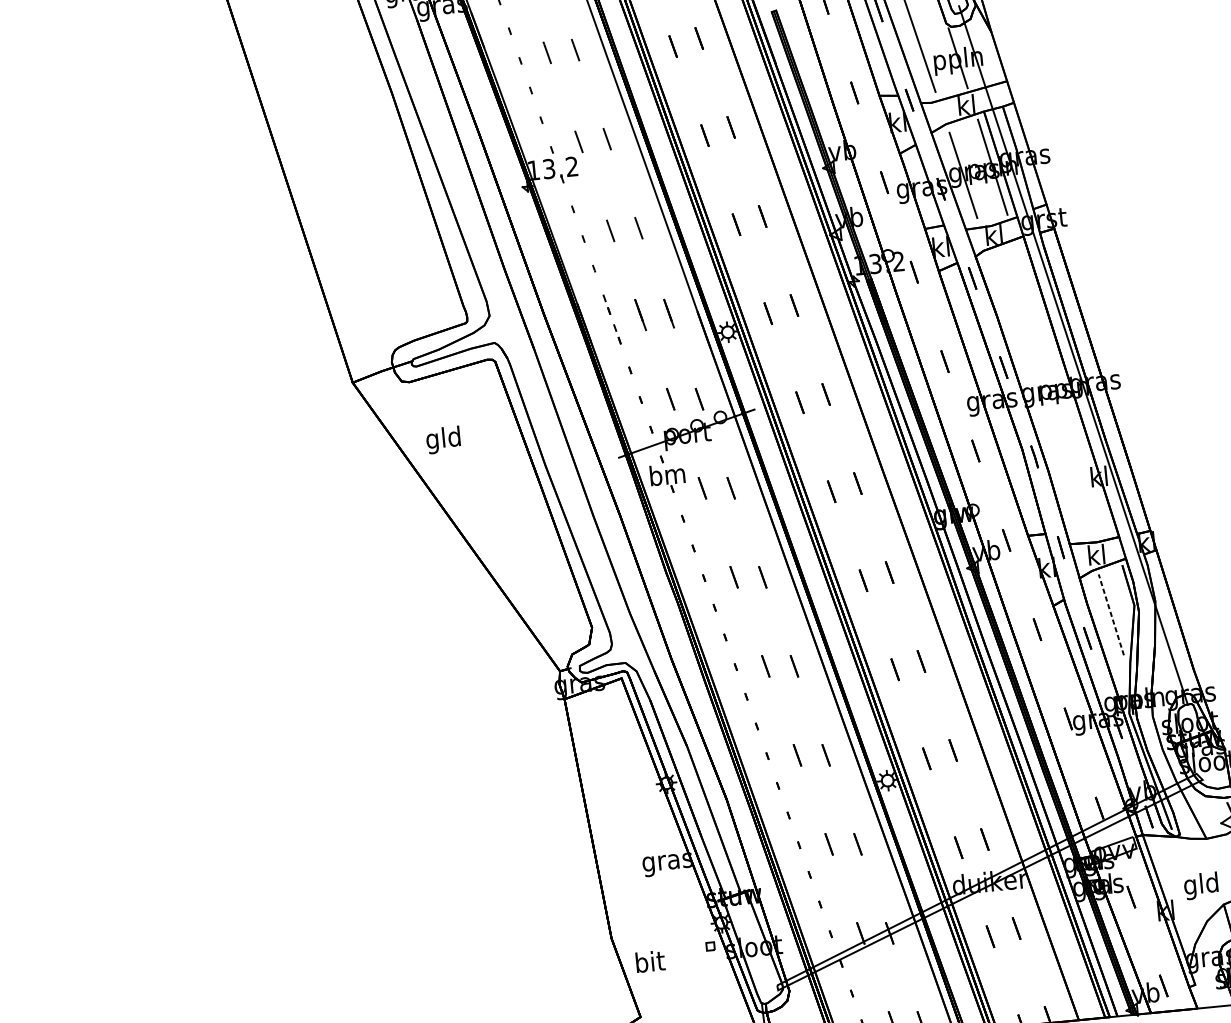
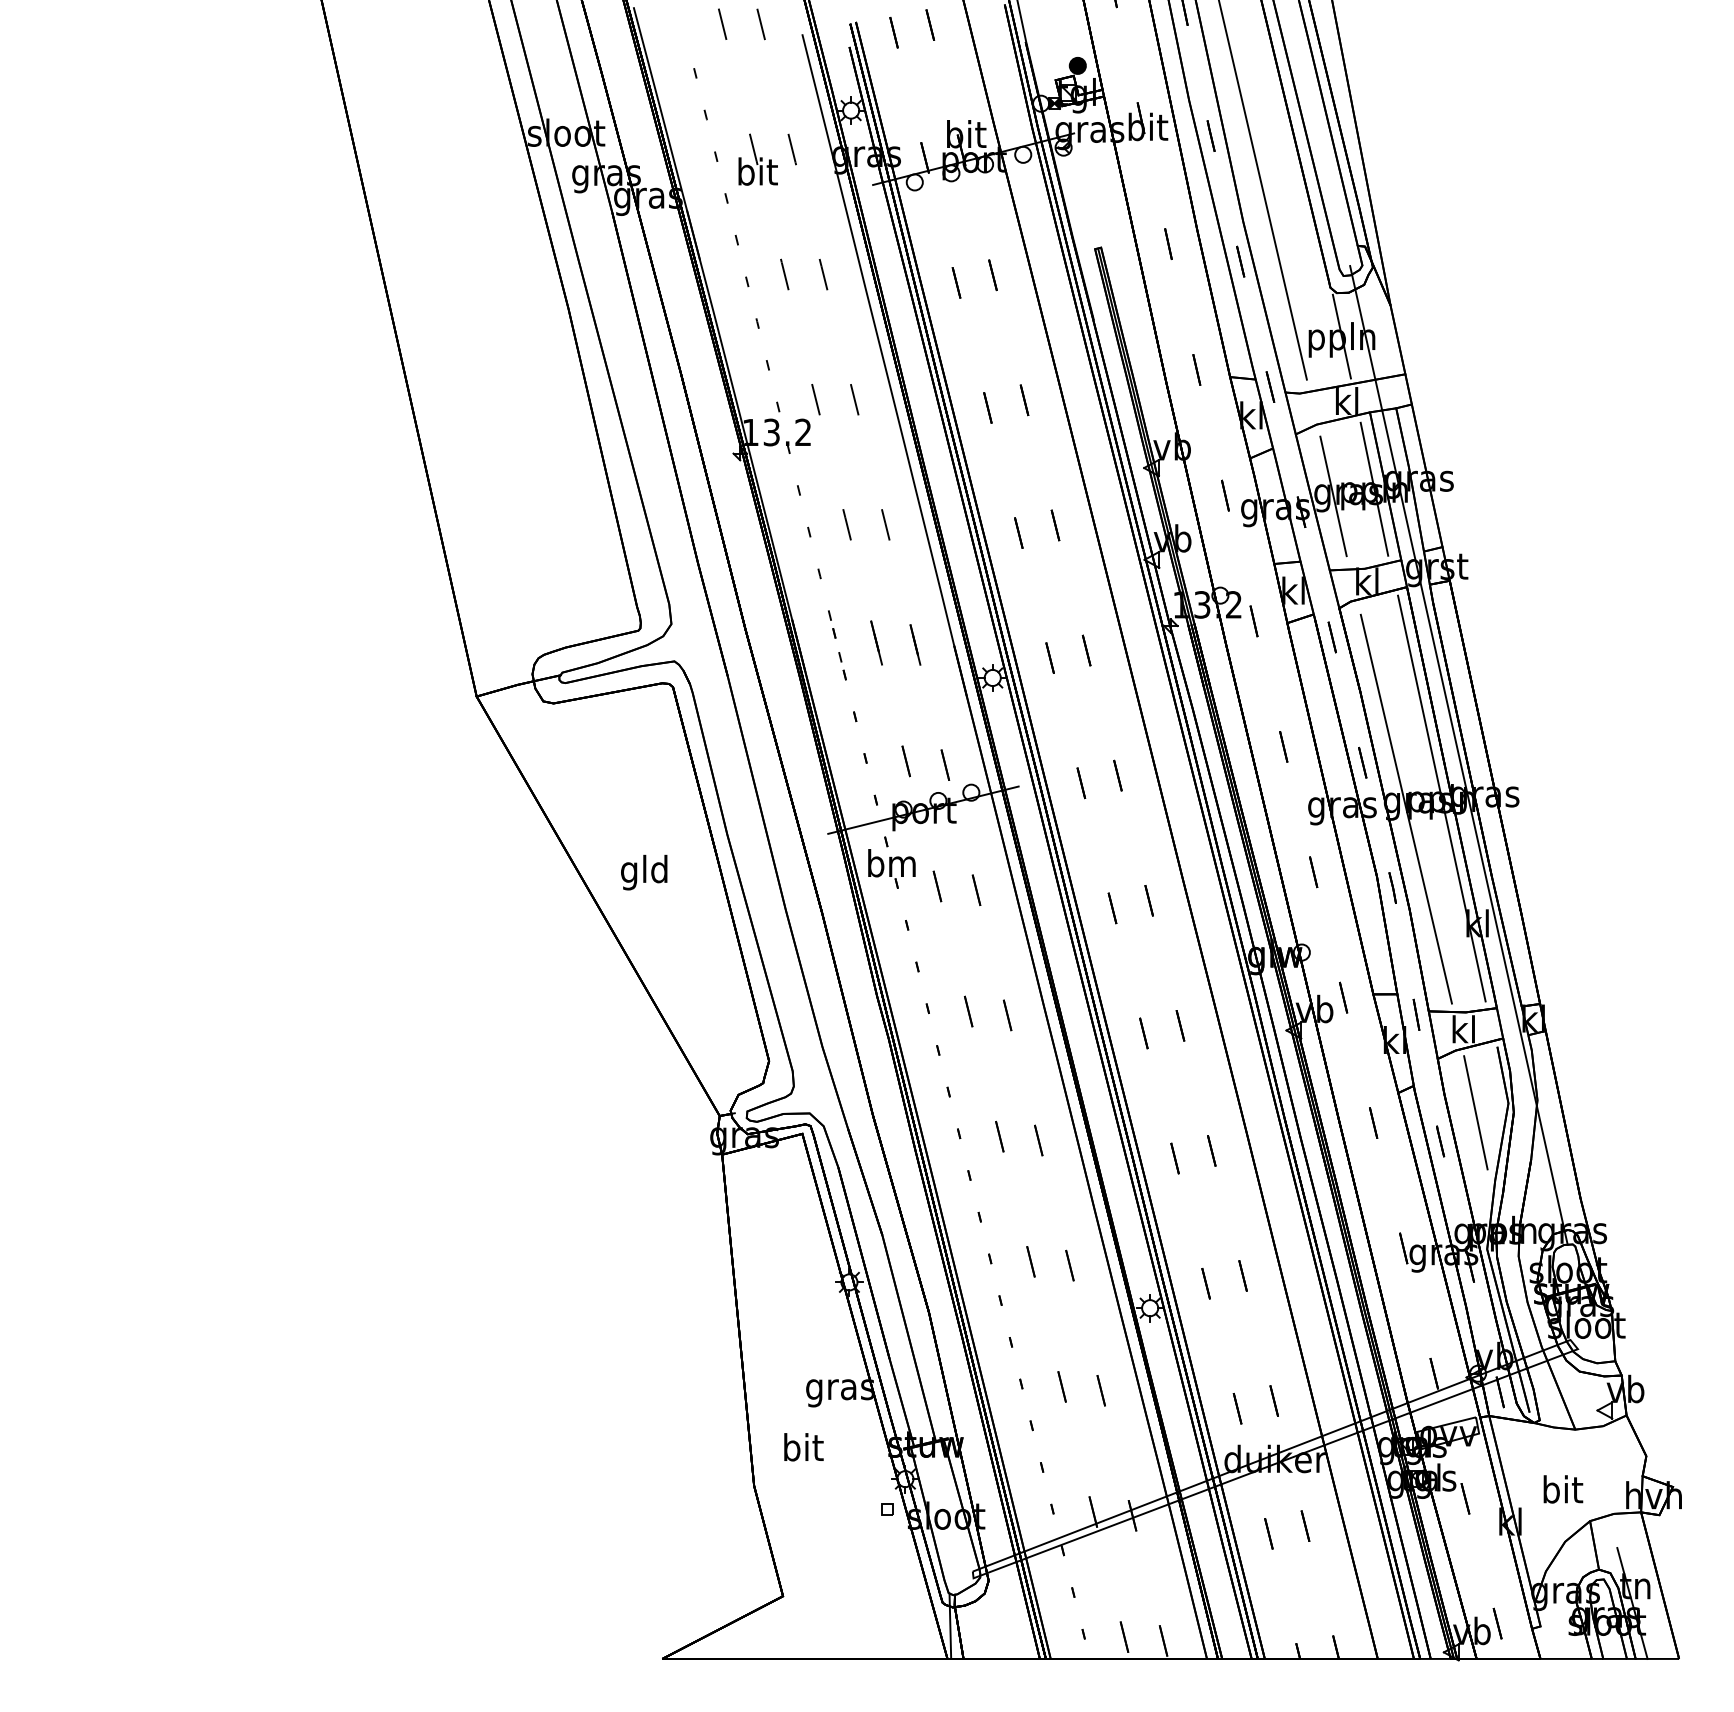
line: (1063, 388) -> (1441, 798), added
line: (1038, 397) -> (1405, 808), added
text: (443, 440) -> (644, 872), moved
line: (1111, 614) -> (1475, 1112), dashed -> solid
text: (1200, 885) -> (1561, 1492), gld -> bit
text: (650, 961) -> (803, 1447), moved

